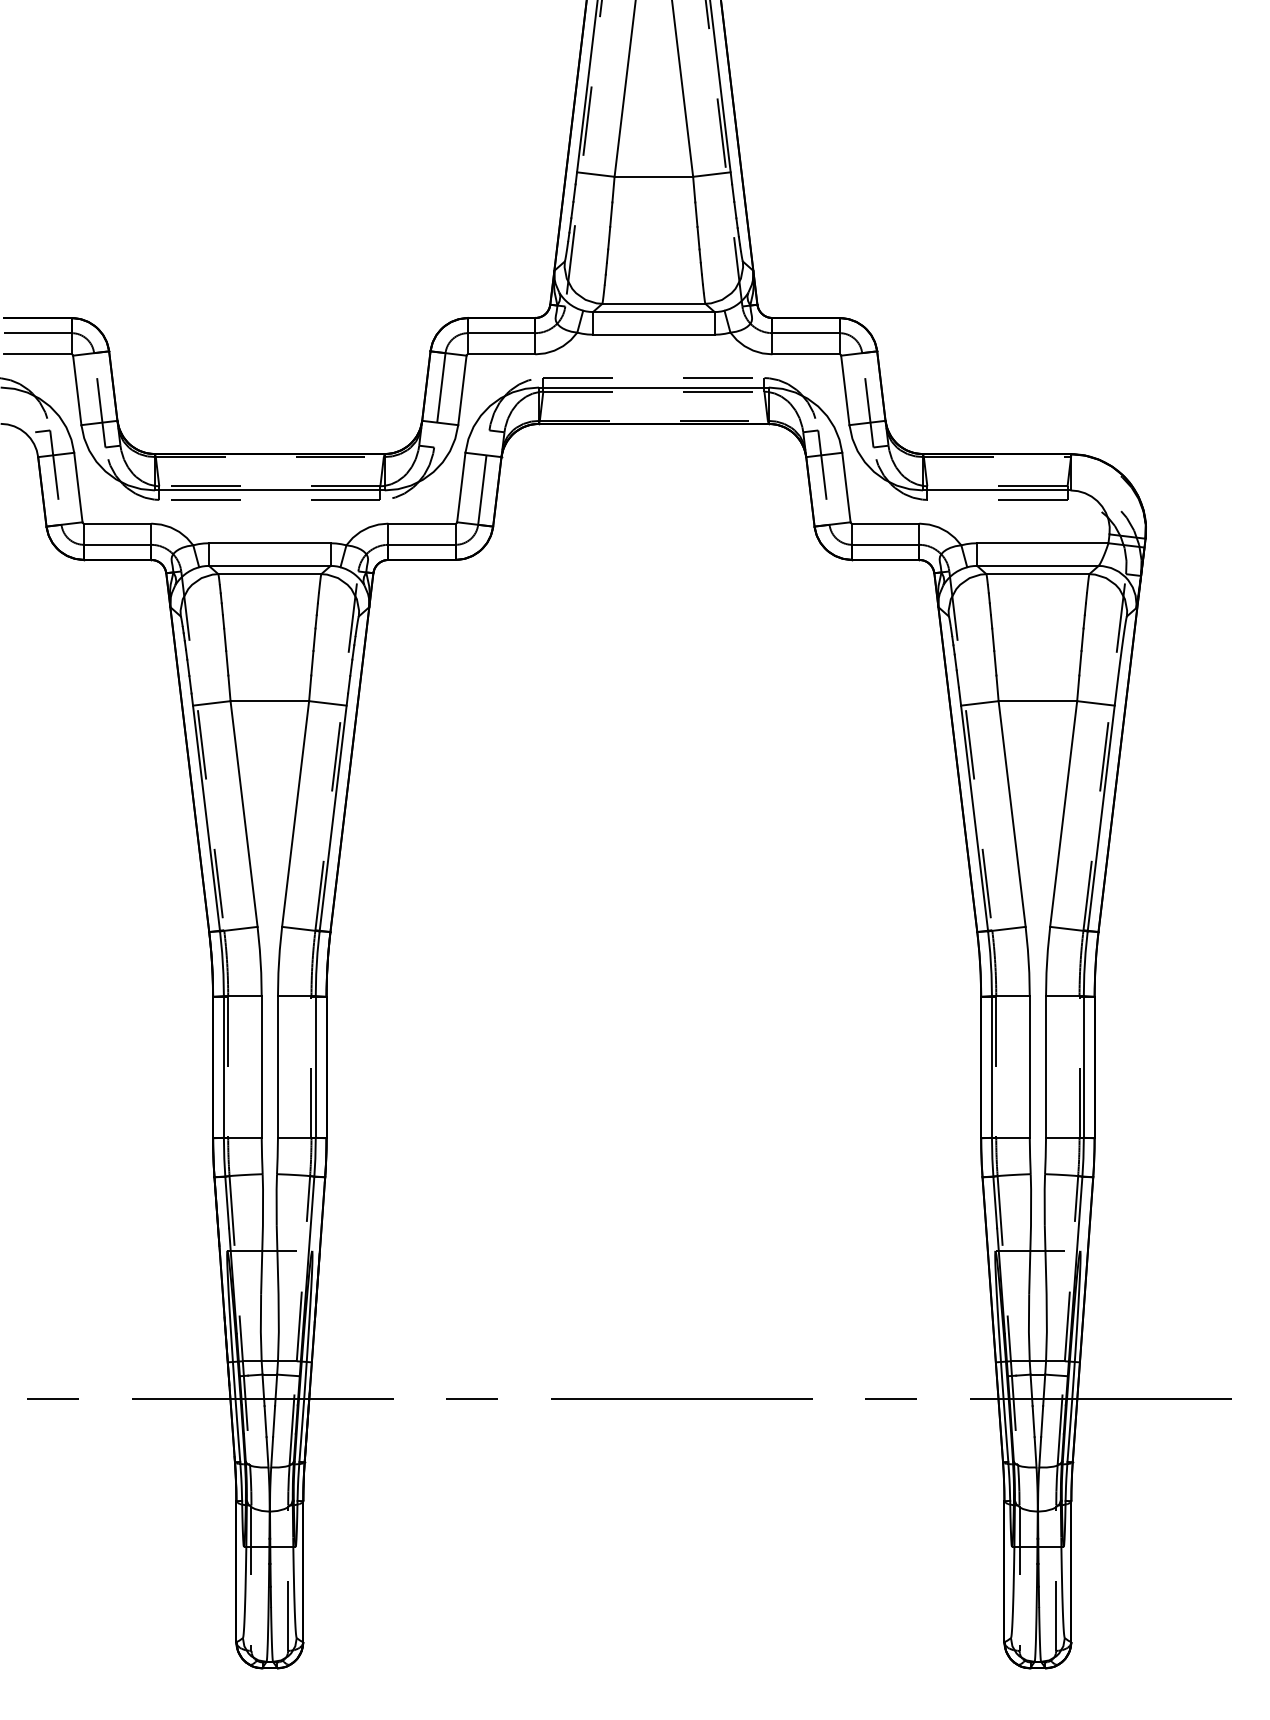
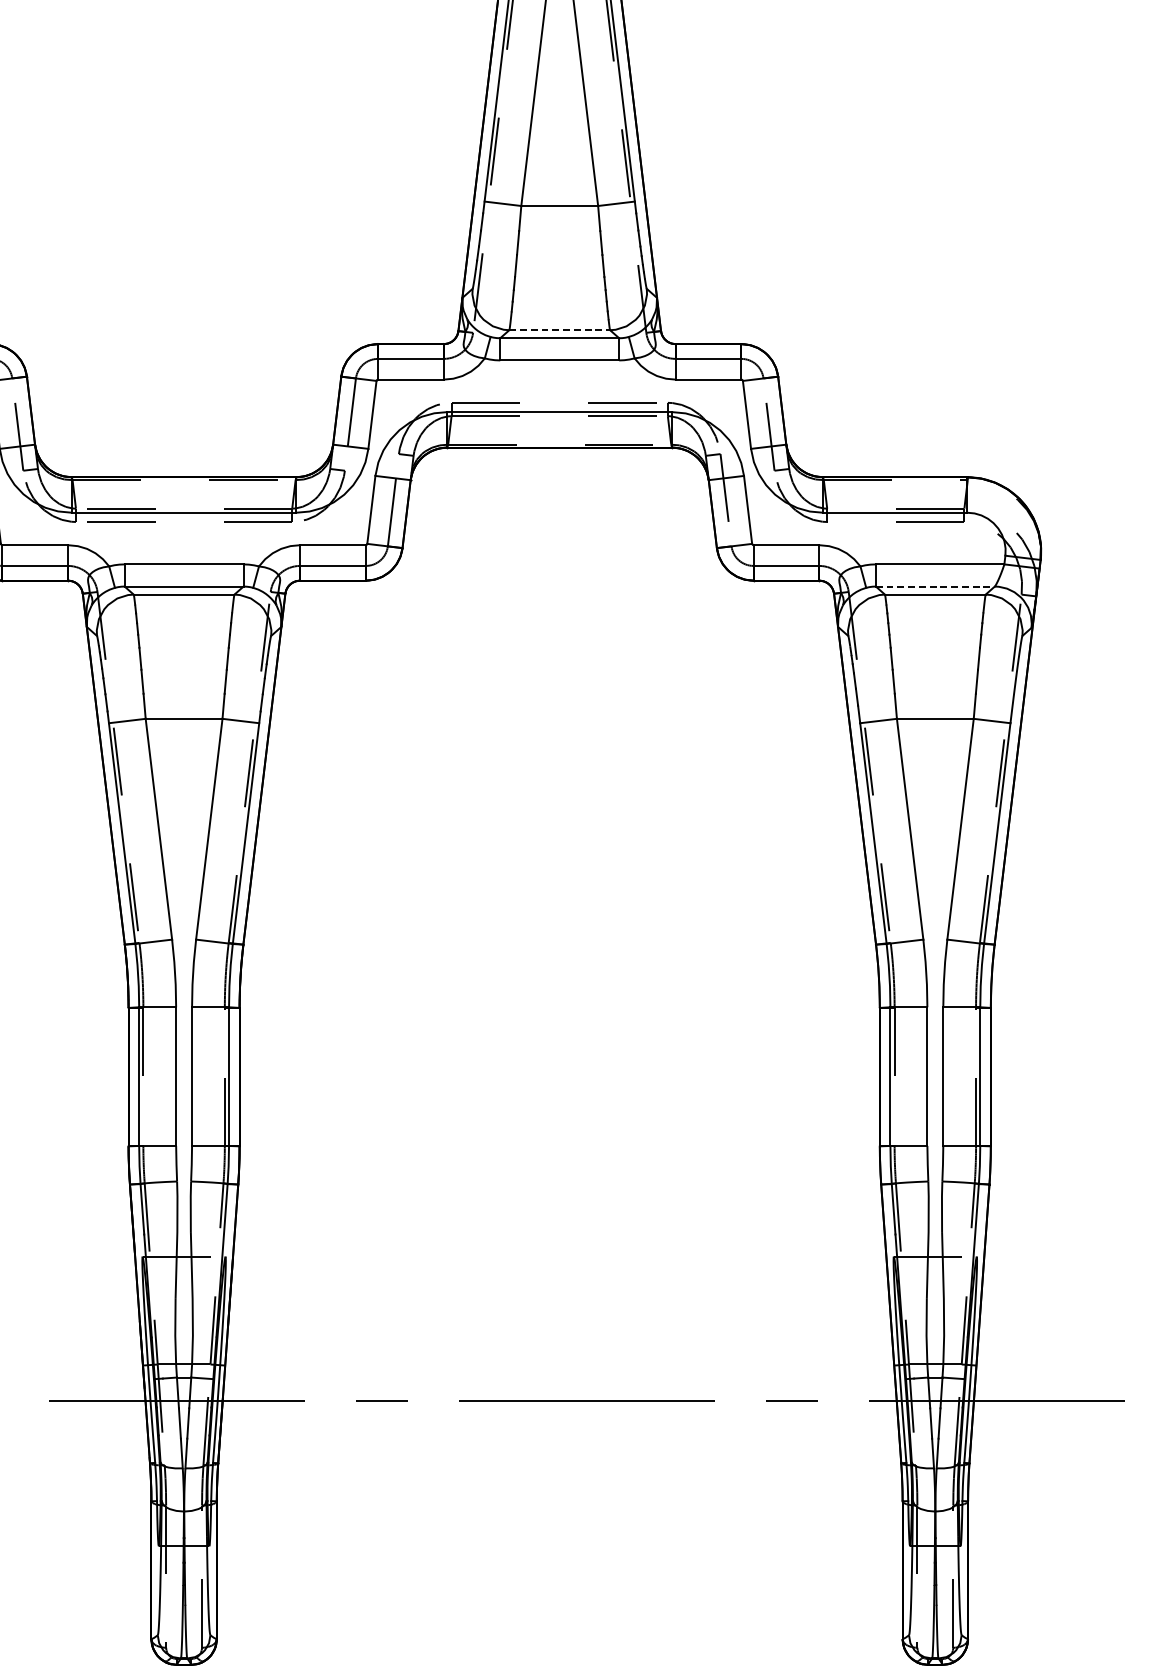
line: (654, 303) -> (560, 329), solid -> dashed
line: (1037, 565) -> (934, 586), solid -> dashed

